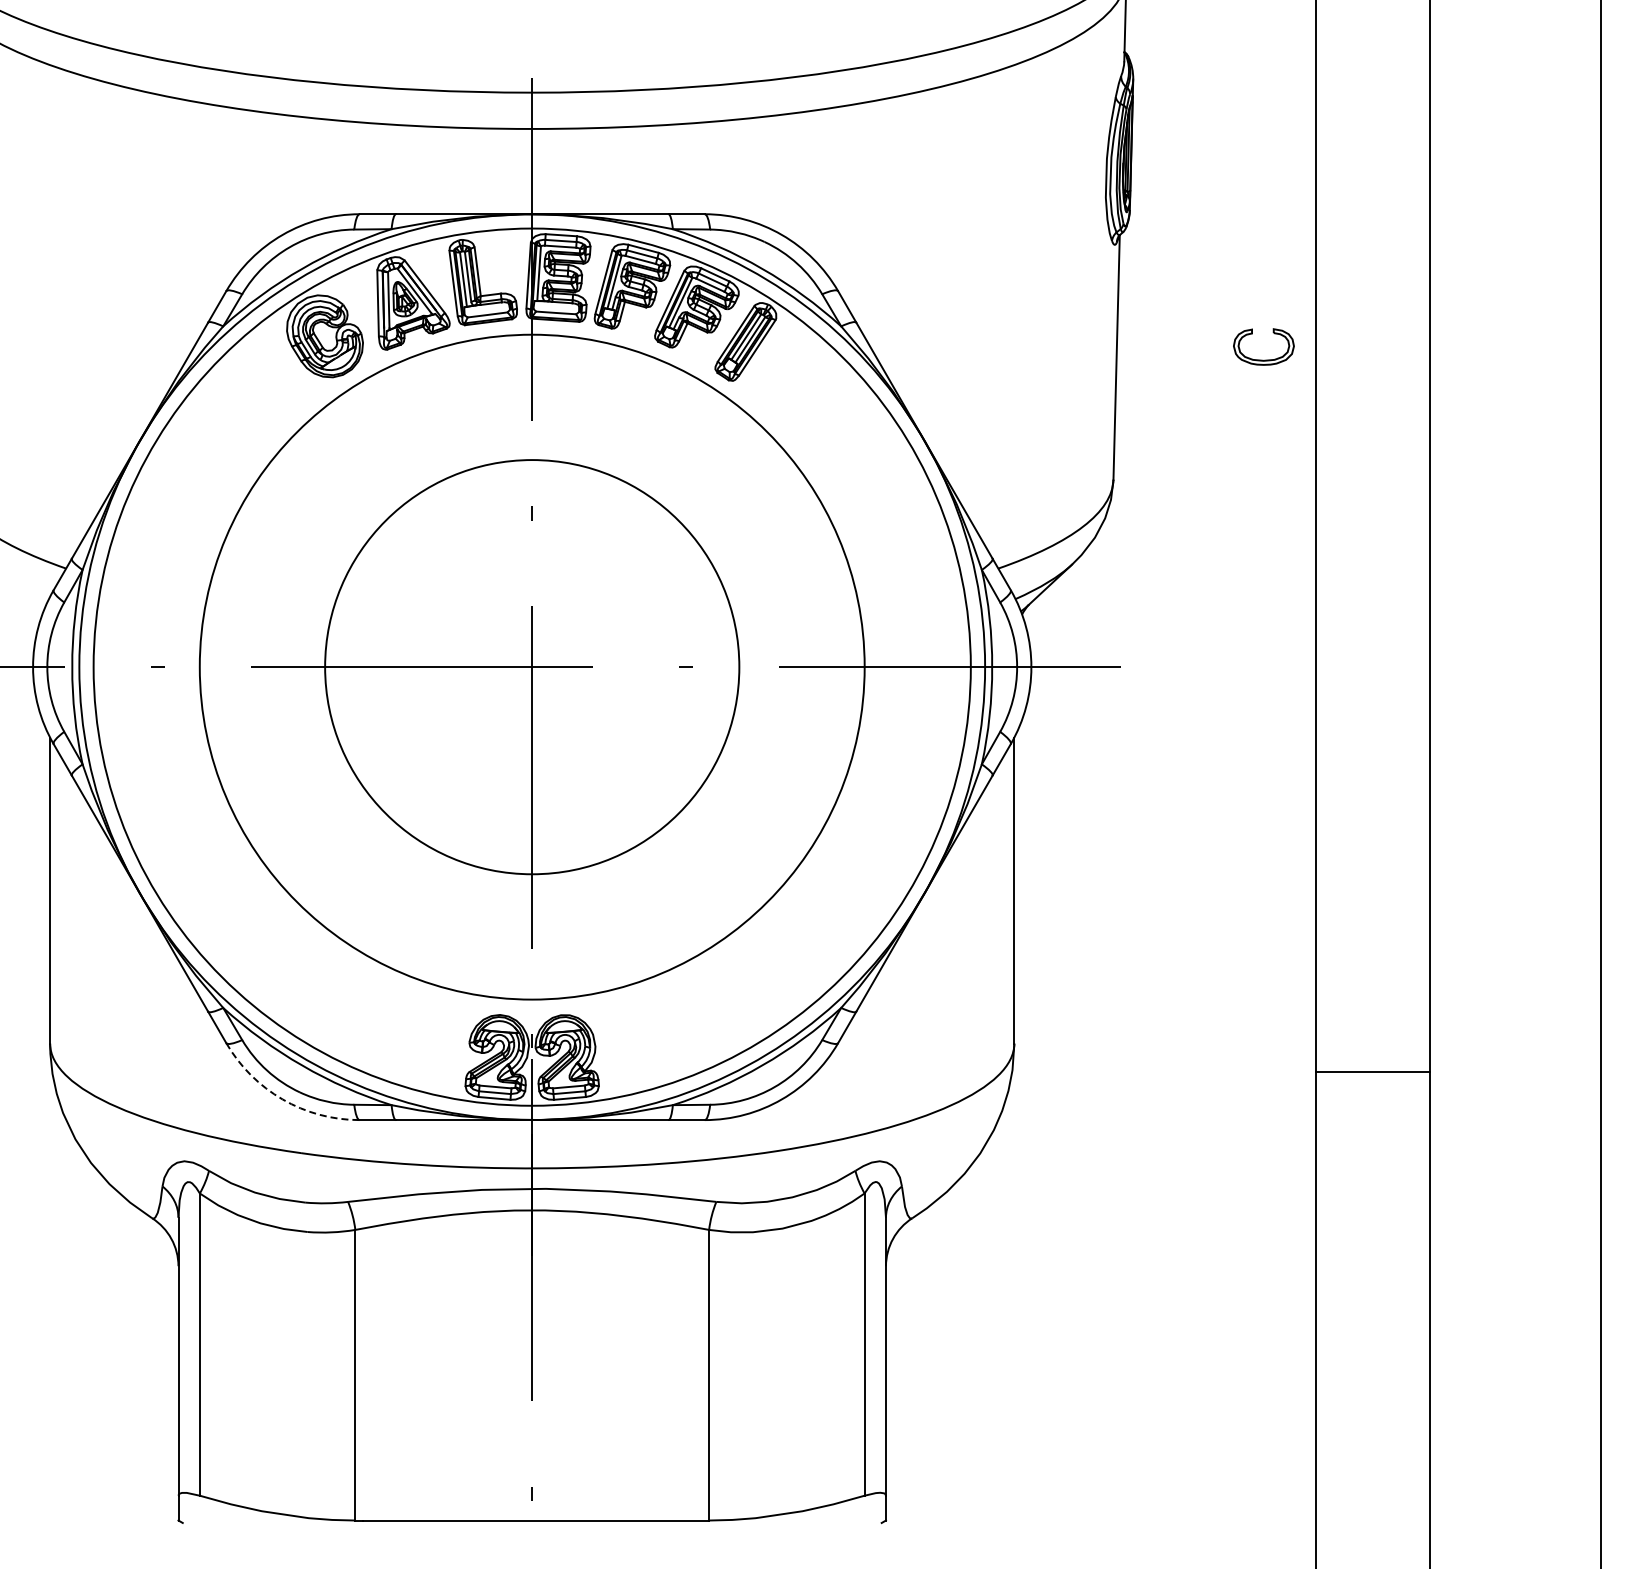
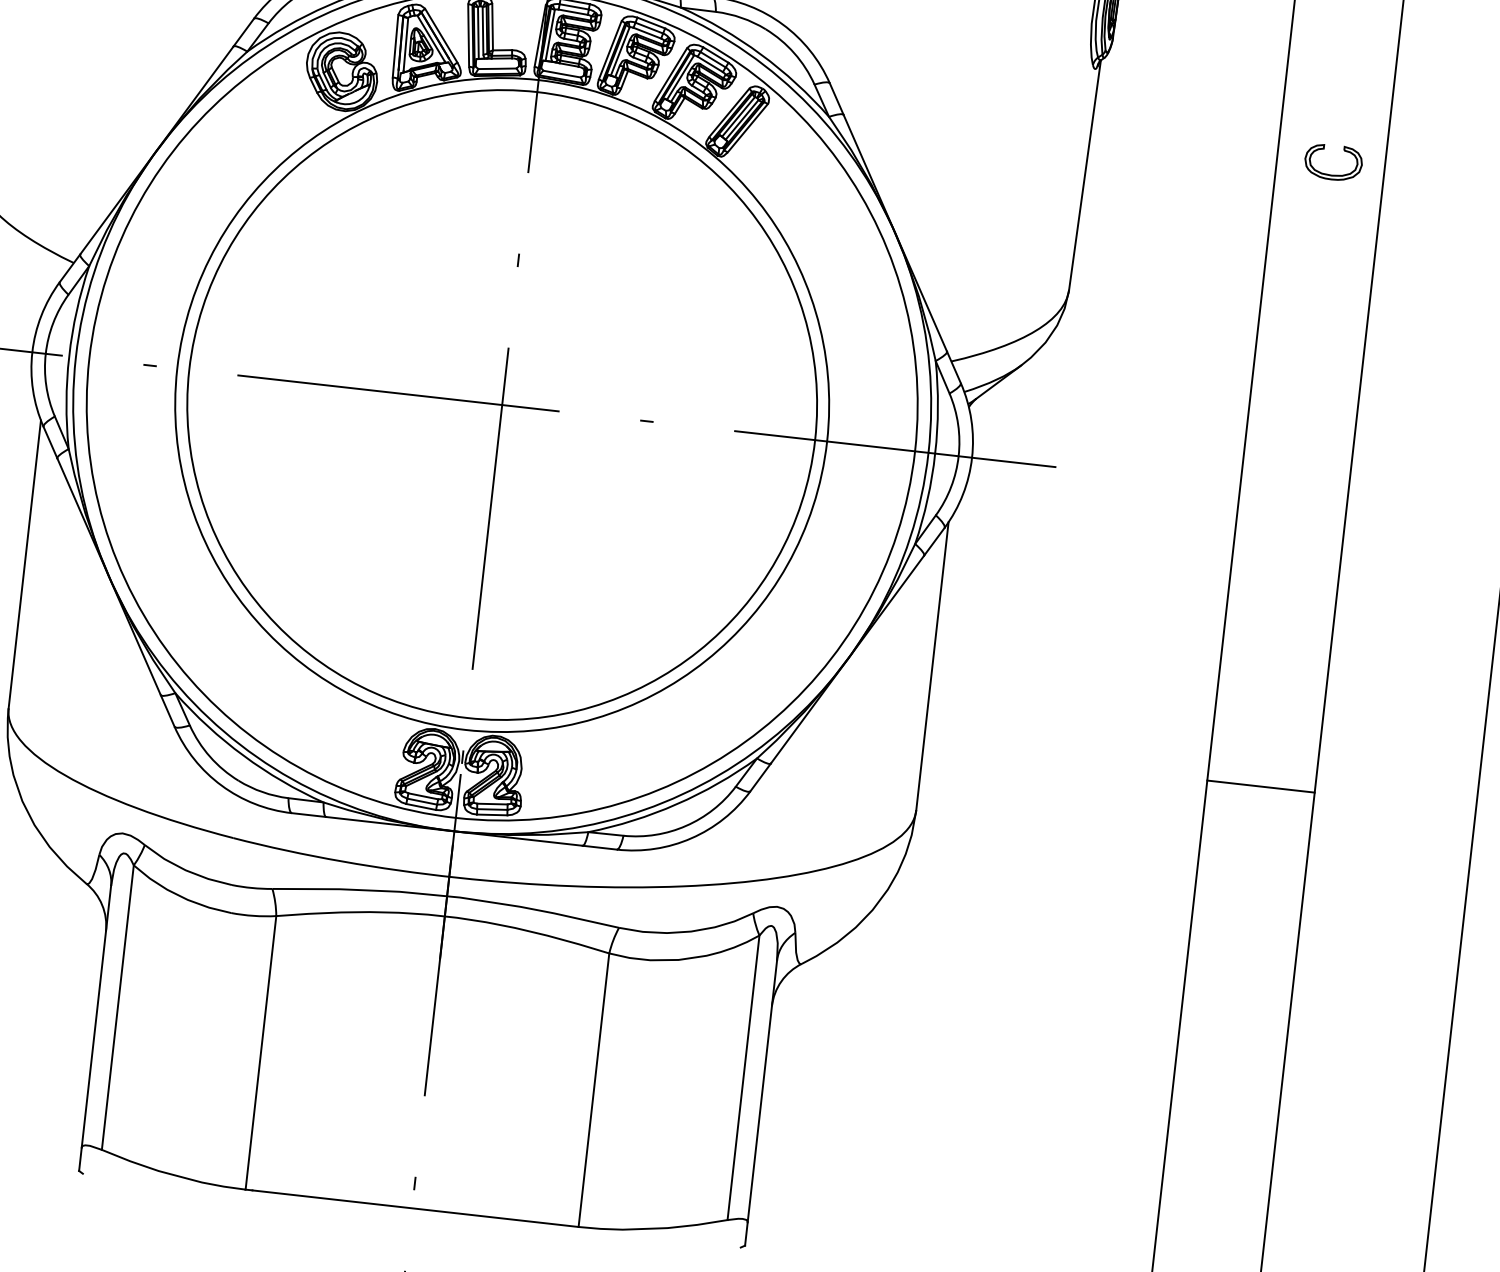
part: (1263, 359) -> (1331, 174), moved
circle: (532, 666) -> (502, 404), size x1.67
line: (1373, 1072) -> (1261, 786), moved
arc: (282, 1099) -> (221, 785), dashed -> solid

